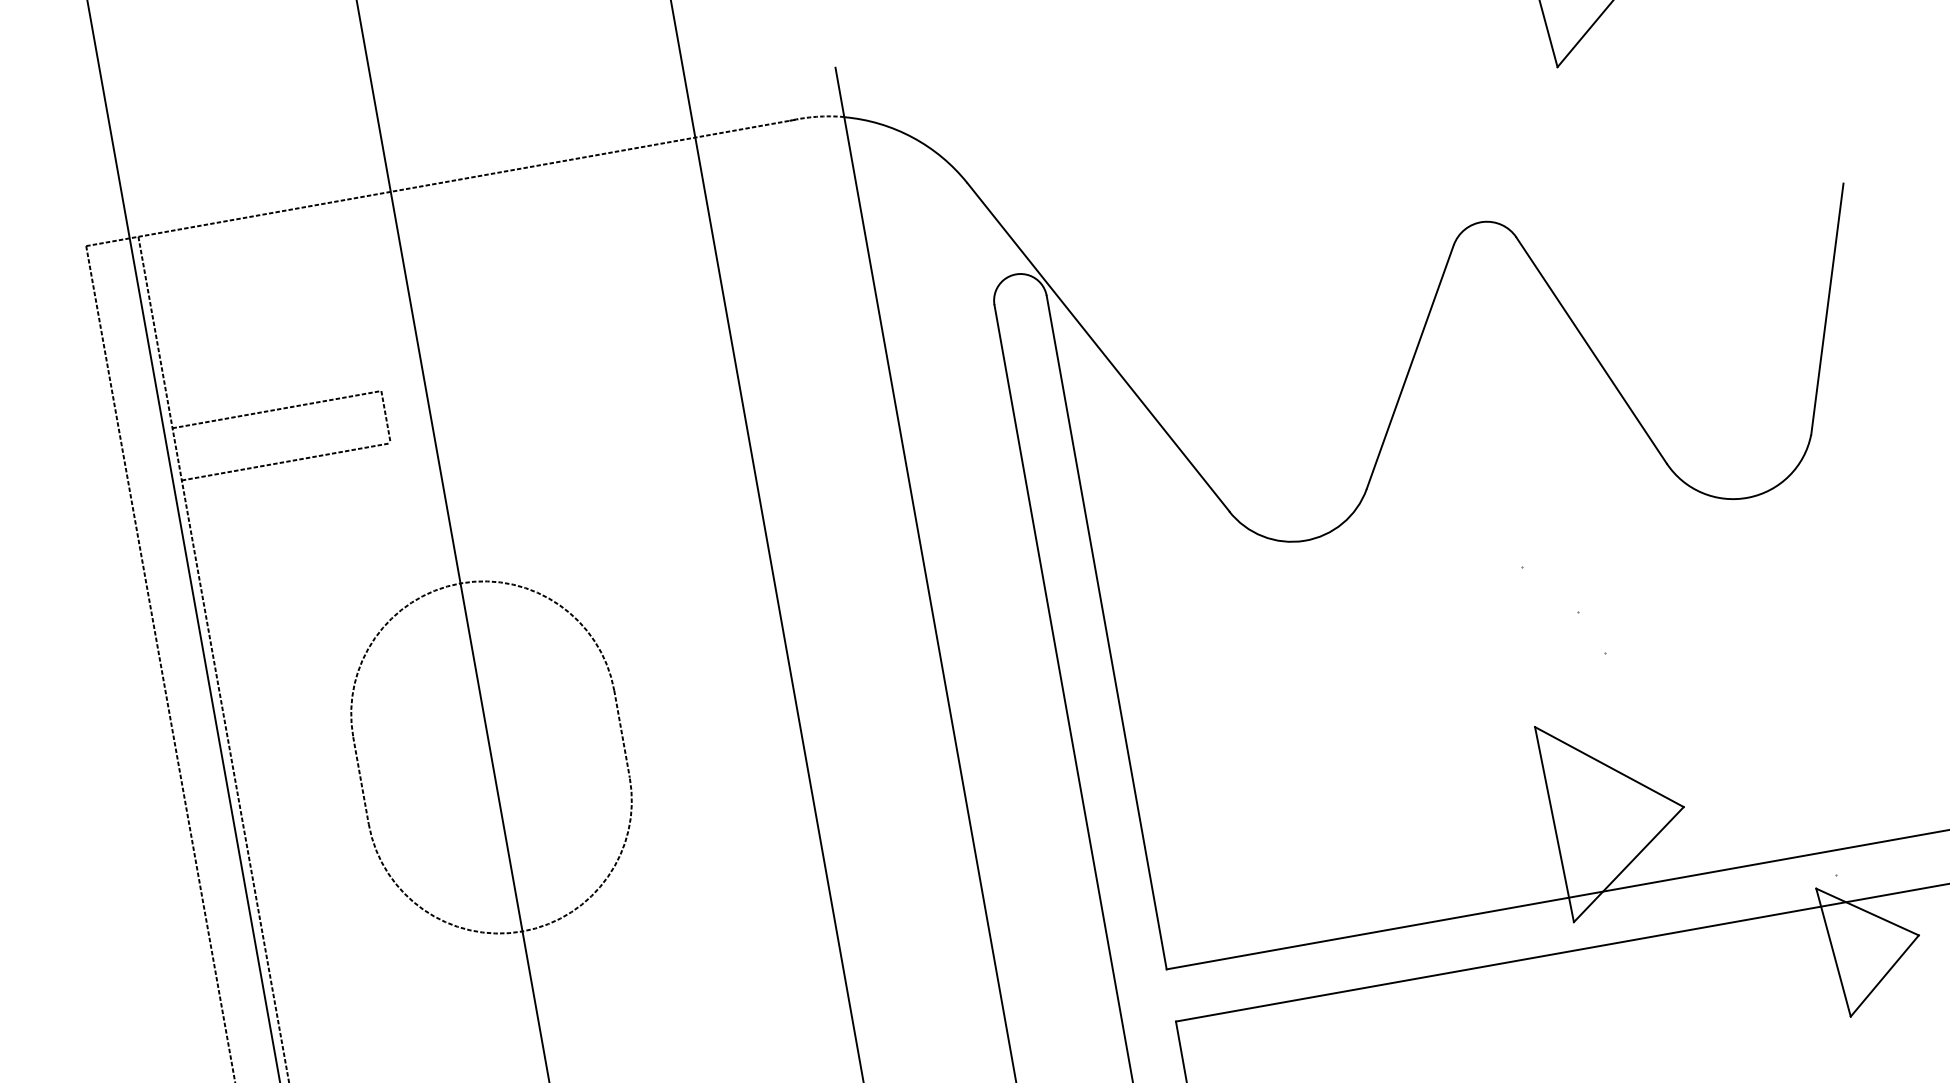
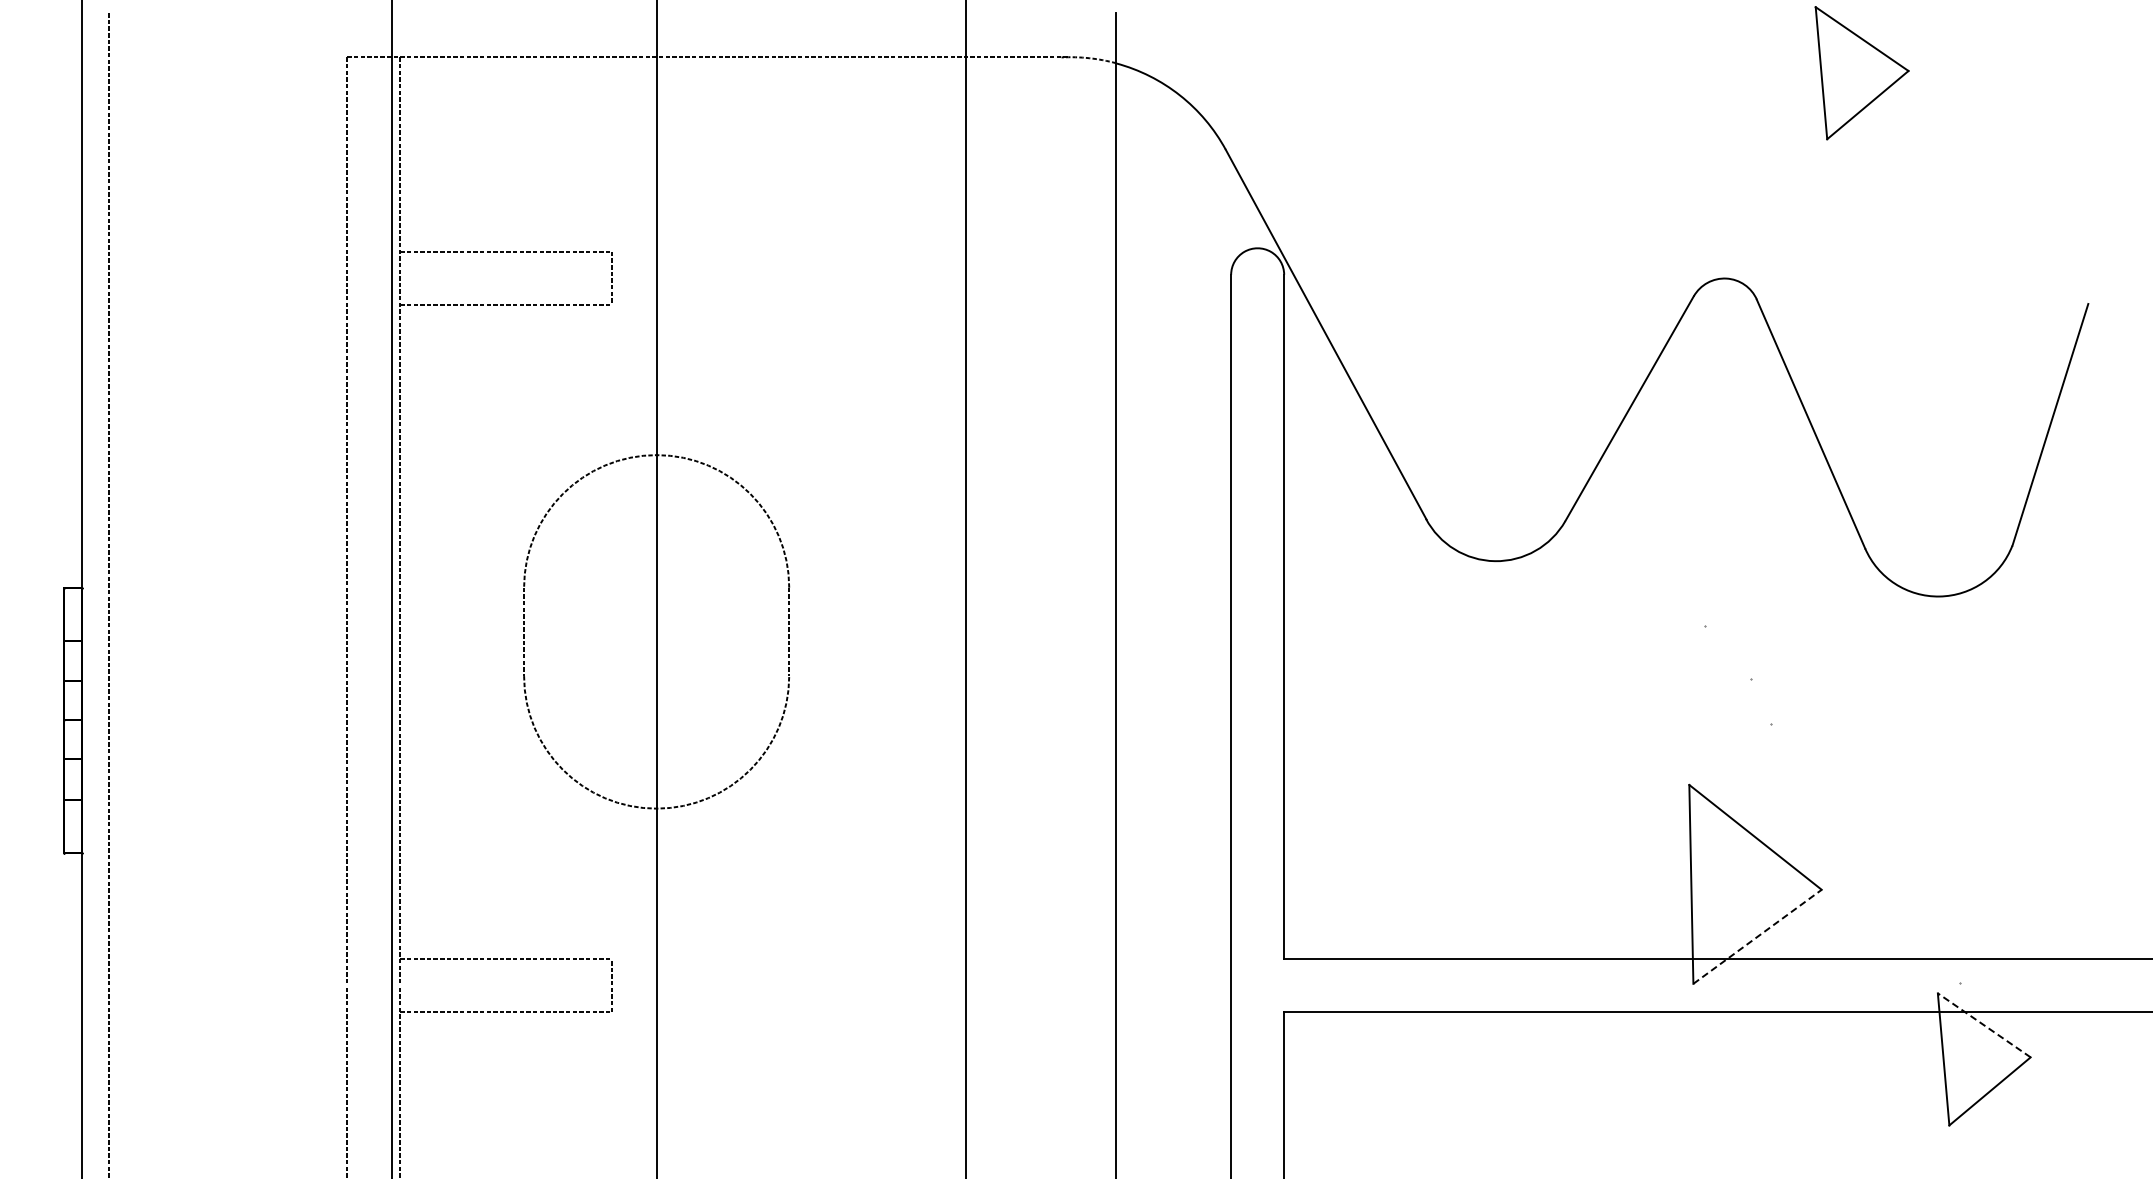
line: (1628, 864) -> (1757, 936), solid -> dashed
line: (1866, 912) -> (1983, 1025), solid -> dashed

